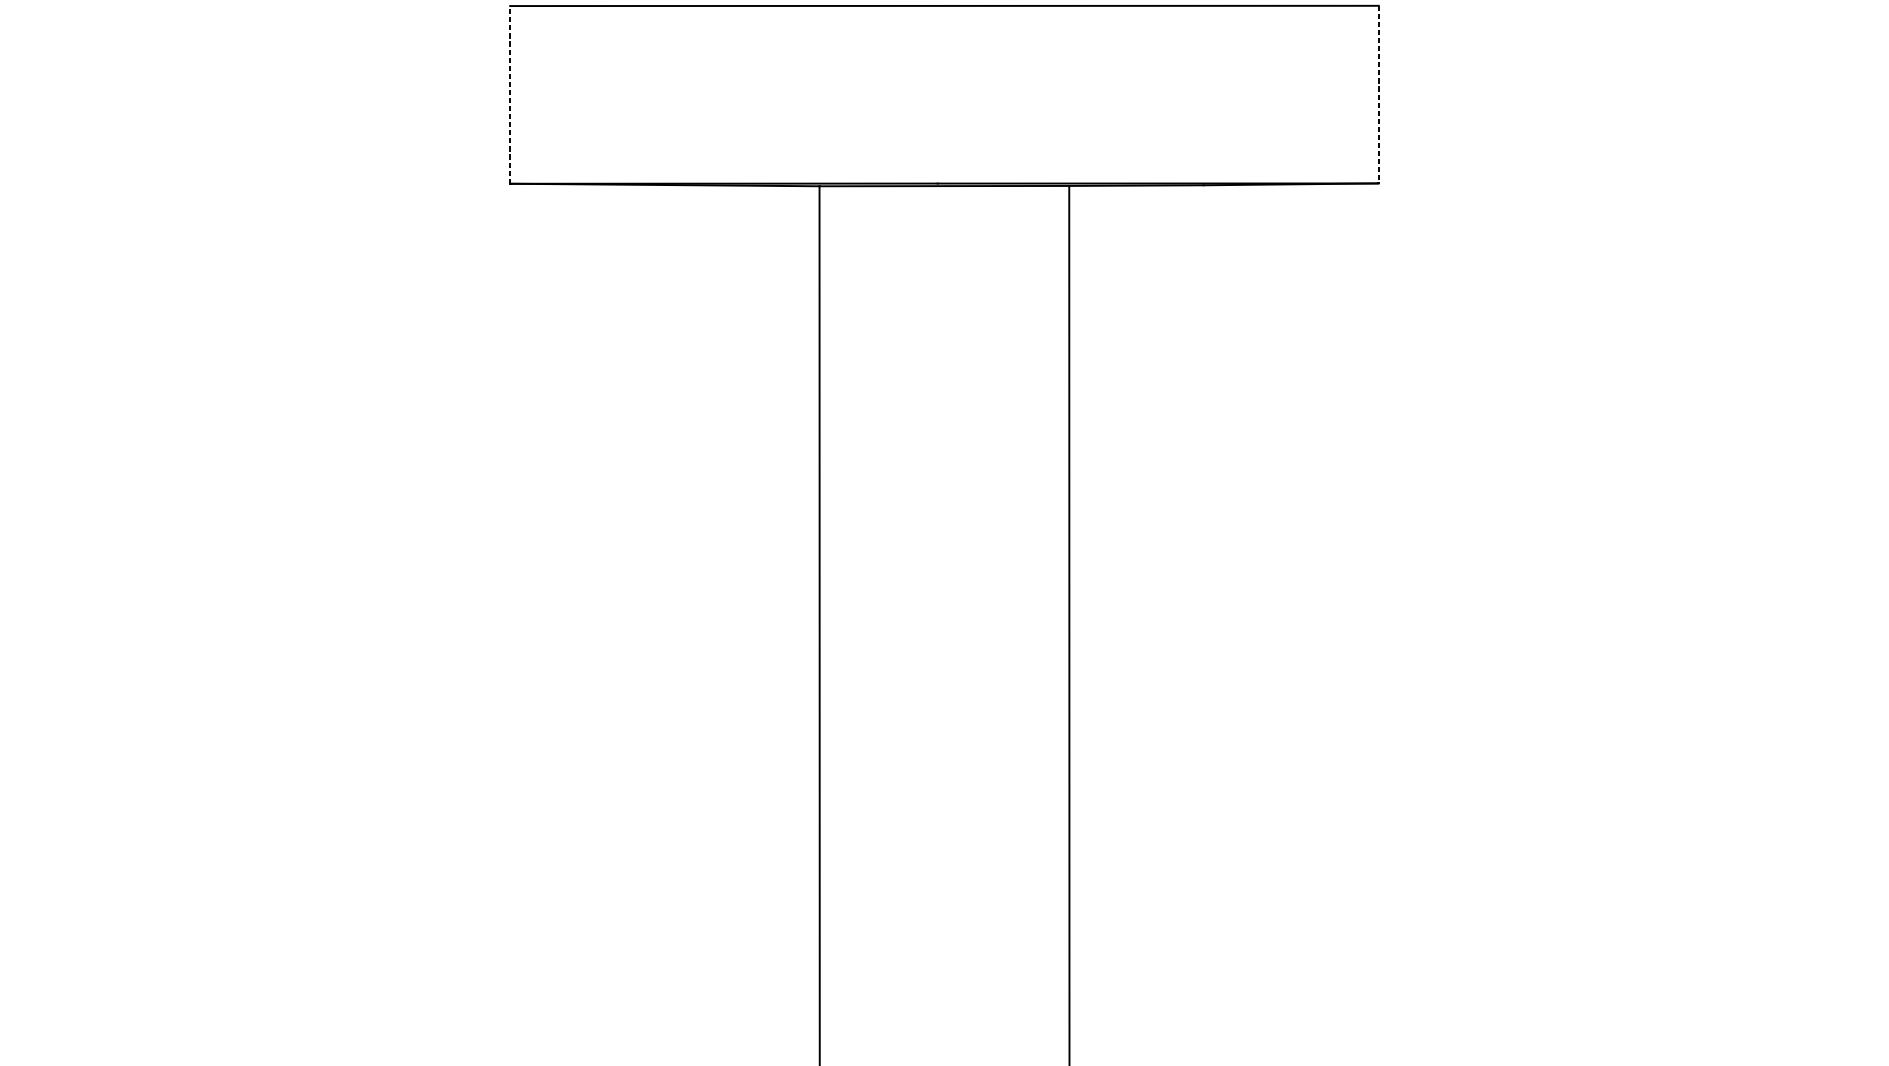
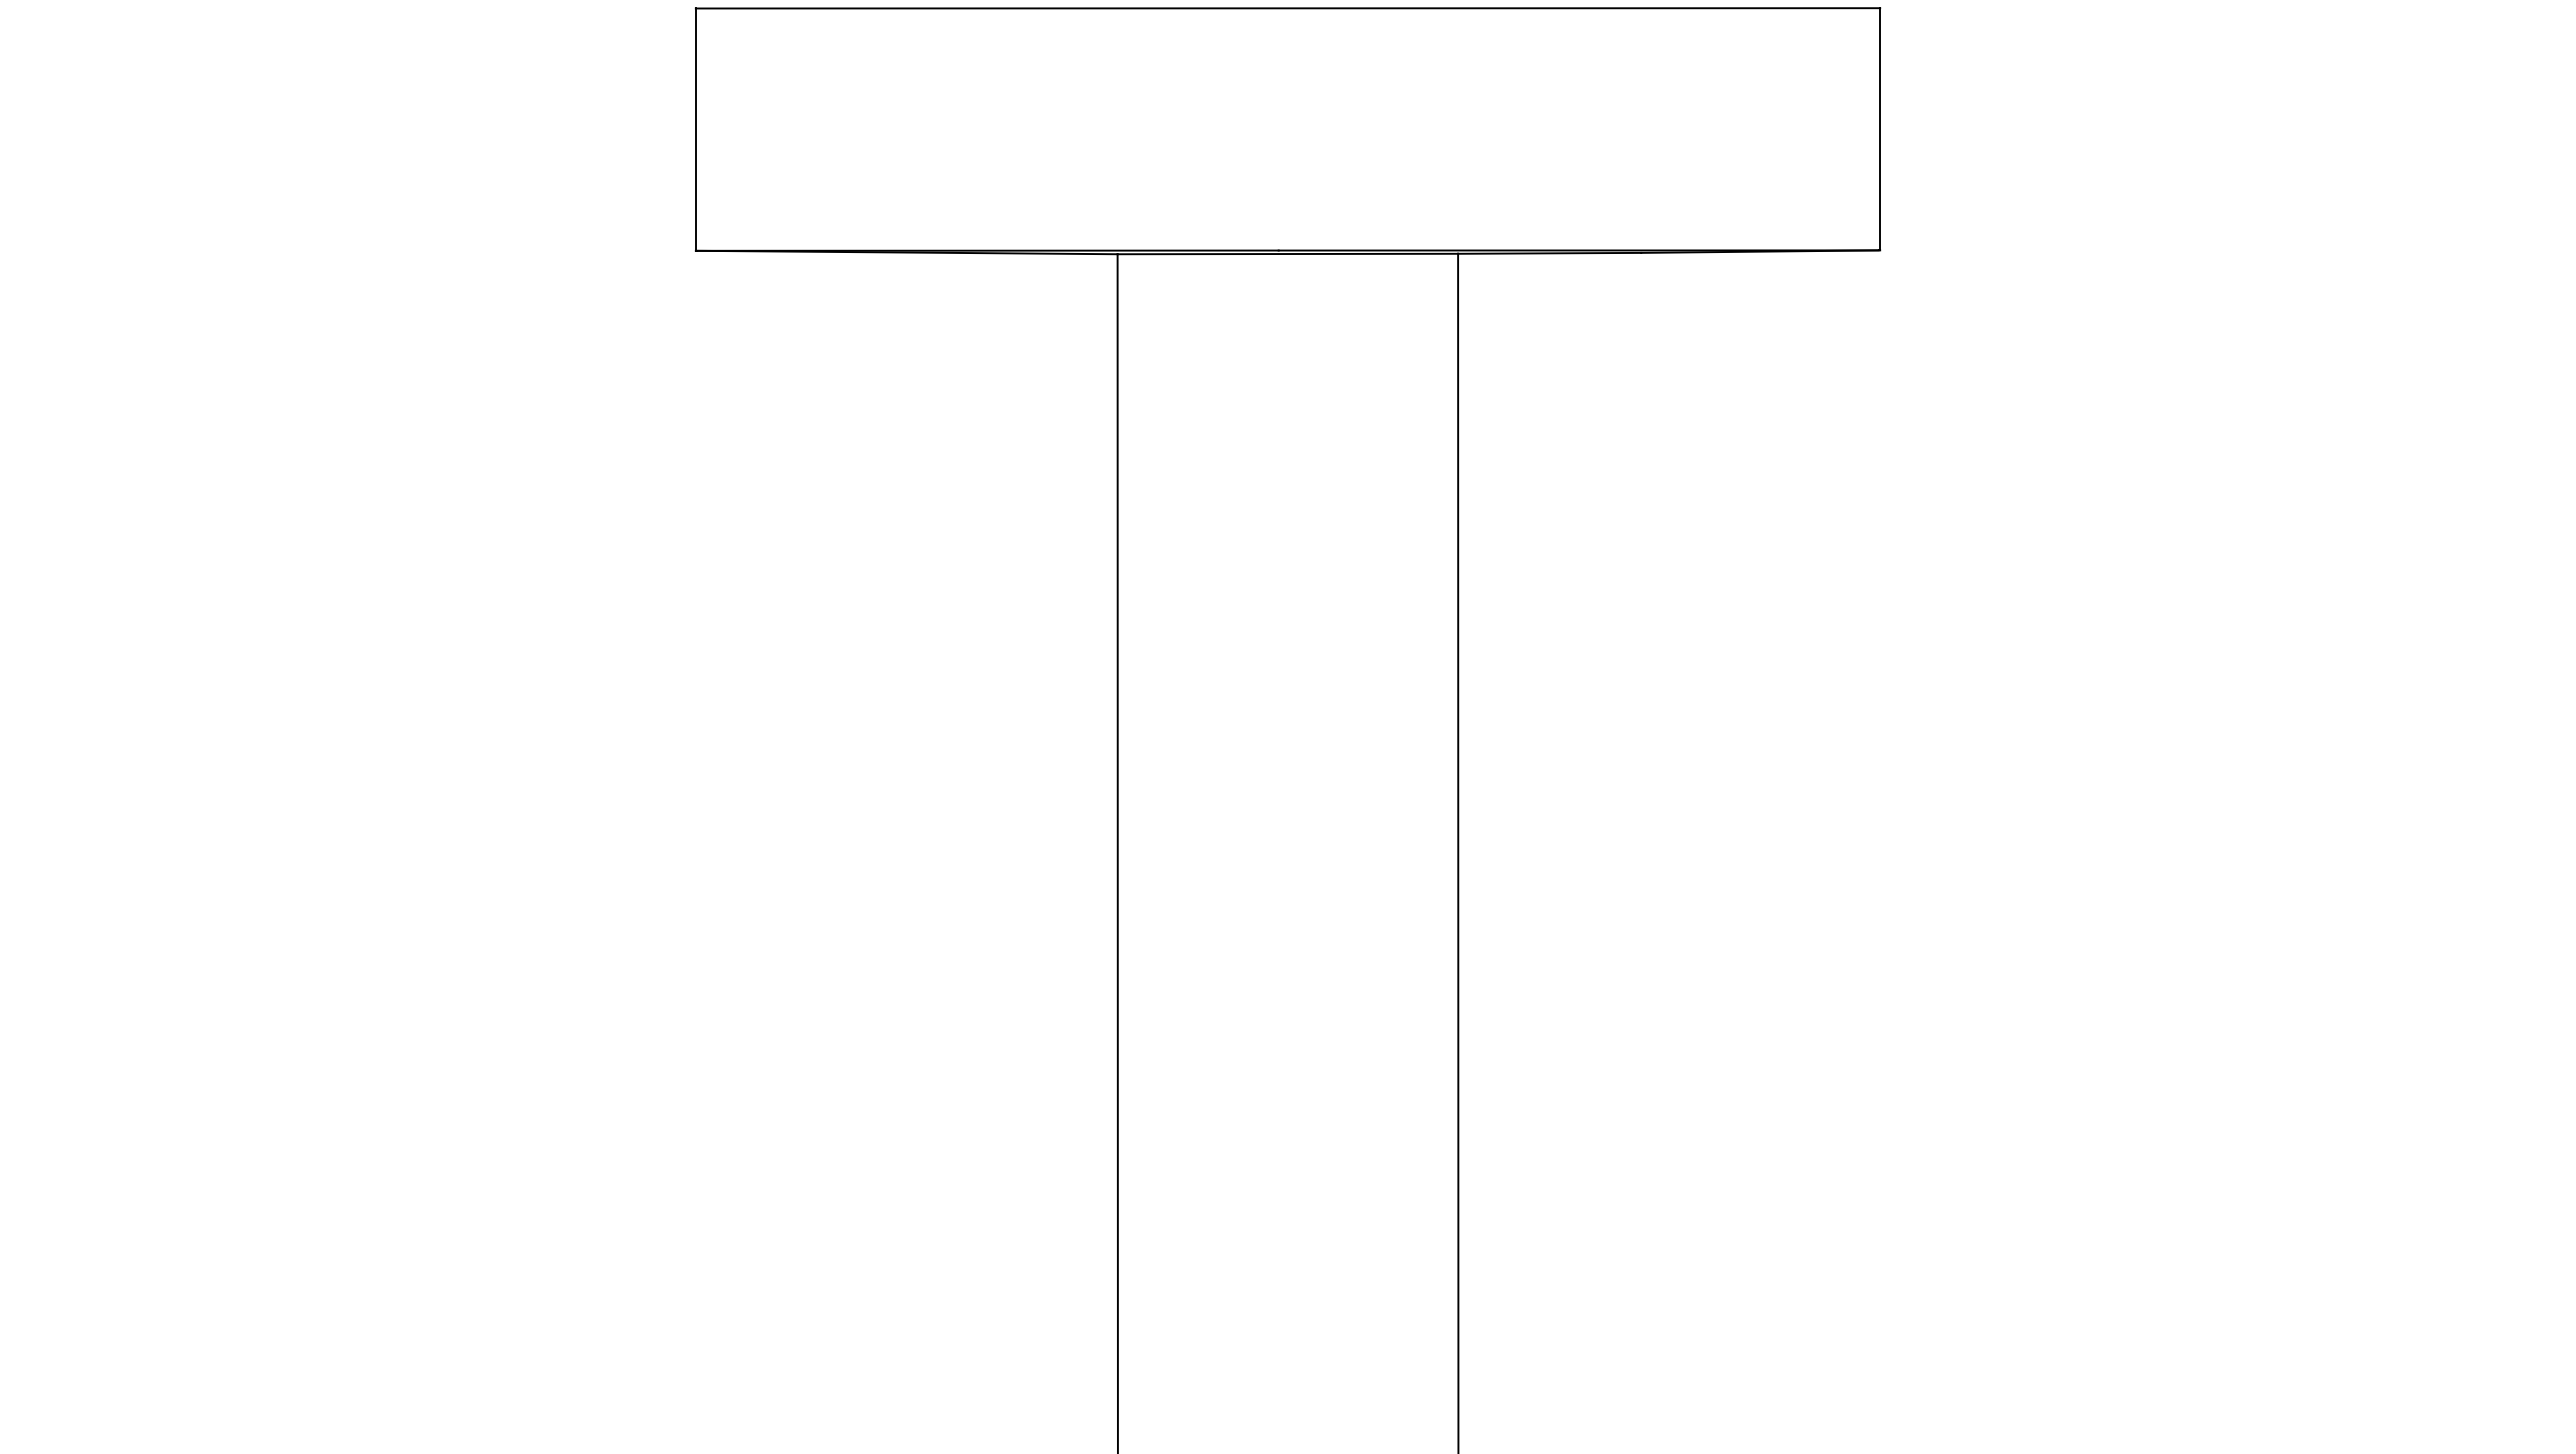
line: (509, 94) -> (695, 129), dashed -> solid
line: (1379, 94) -> (1880, 129), dashed -> solid

